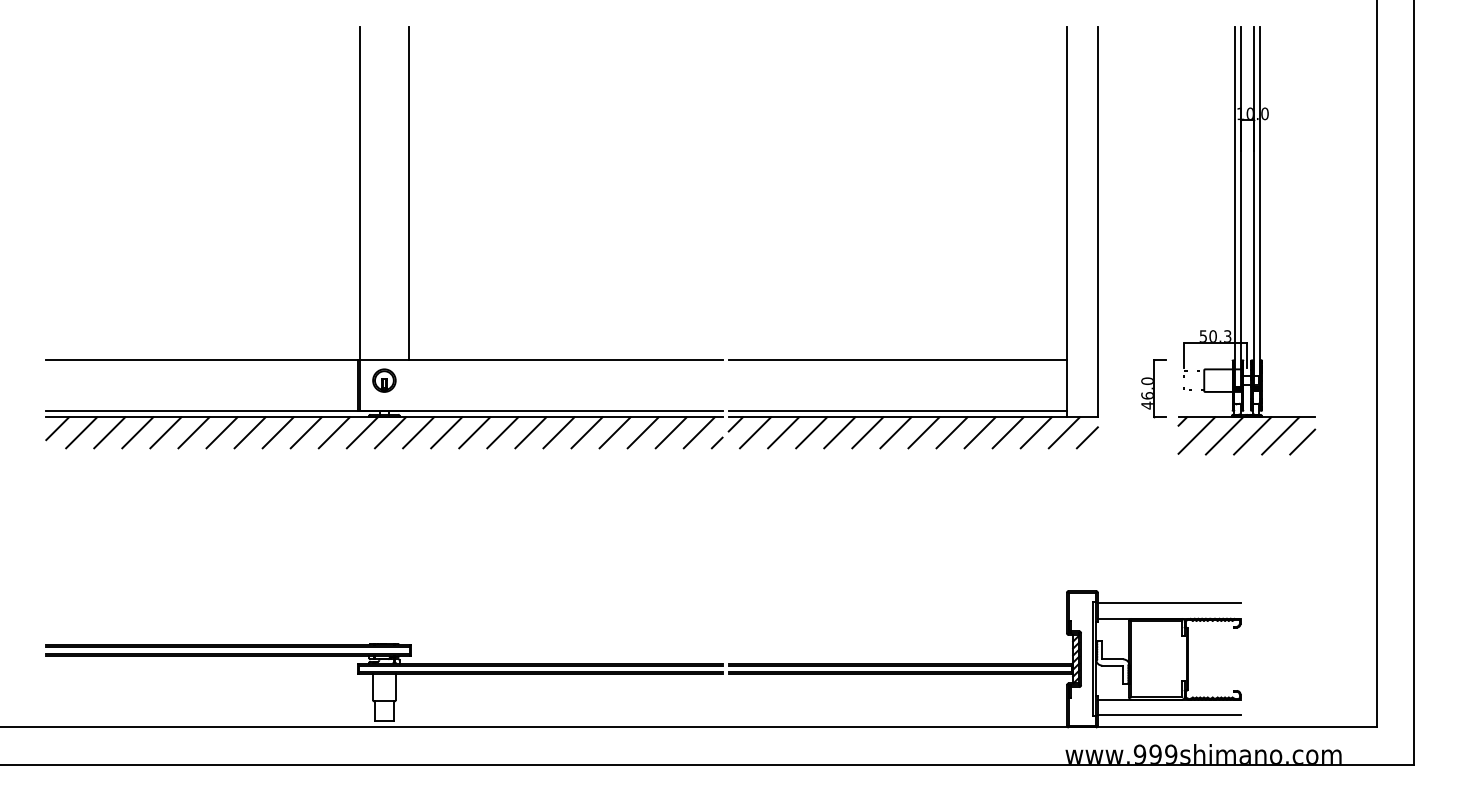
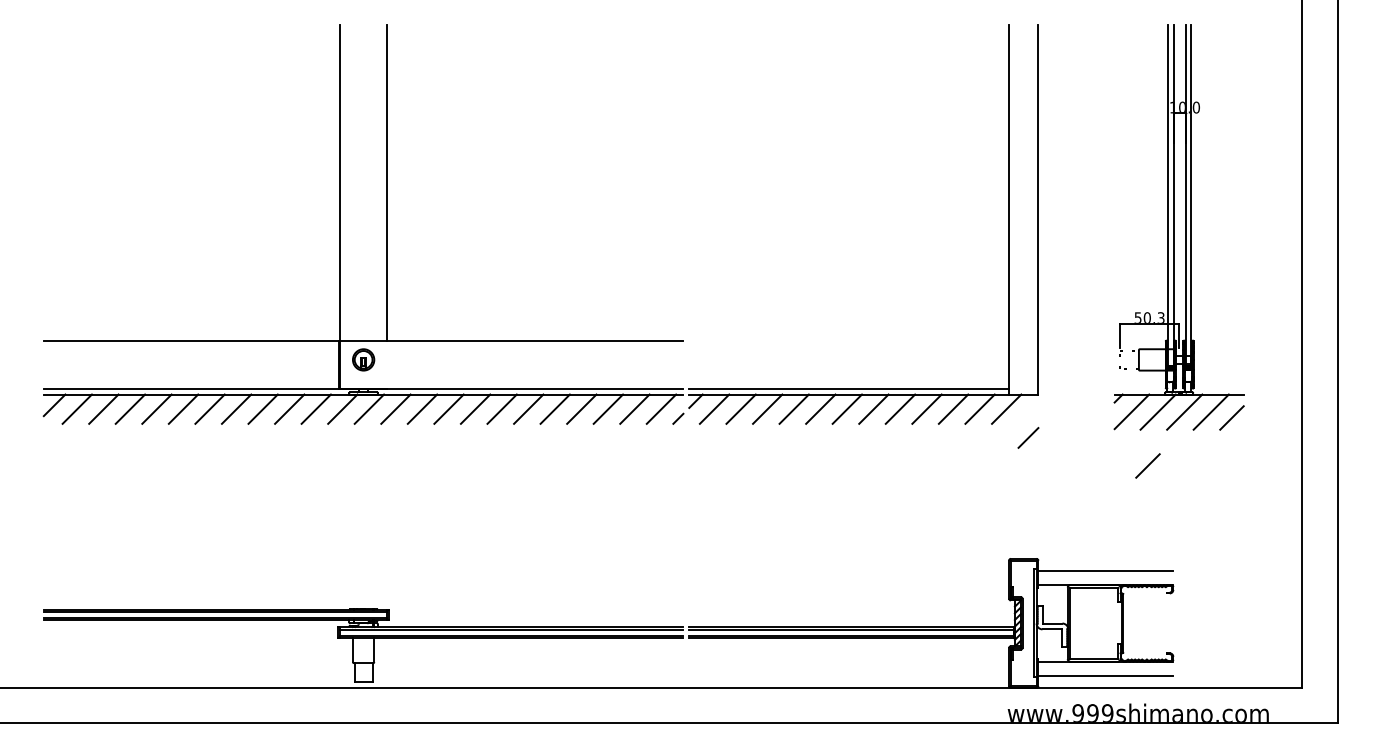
line: (898, 360) -> (849, 340), removed
part: (1154, 389) -> (1091, 368), removed
line: (1087, 437) -> (1028, 437), moved
line: (1213, 492) -> (1147, 465), added

